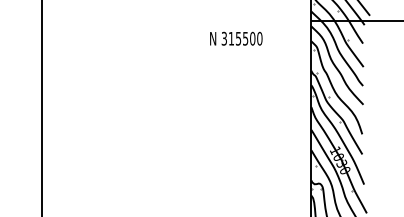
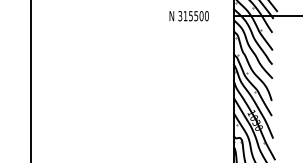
text: (235, 39) -> (188, 16), moved

